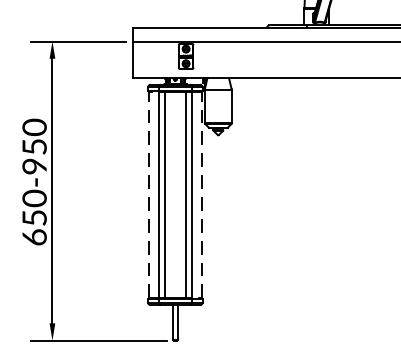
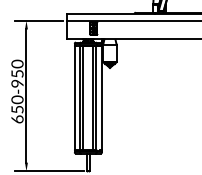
line: (149, 193) -> (75, 97), dashed -> solid
line: (201, 193) -> (101, 97), dashed -> solid

